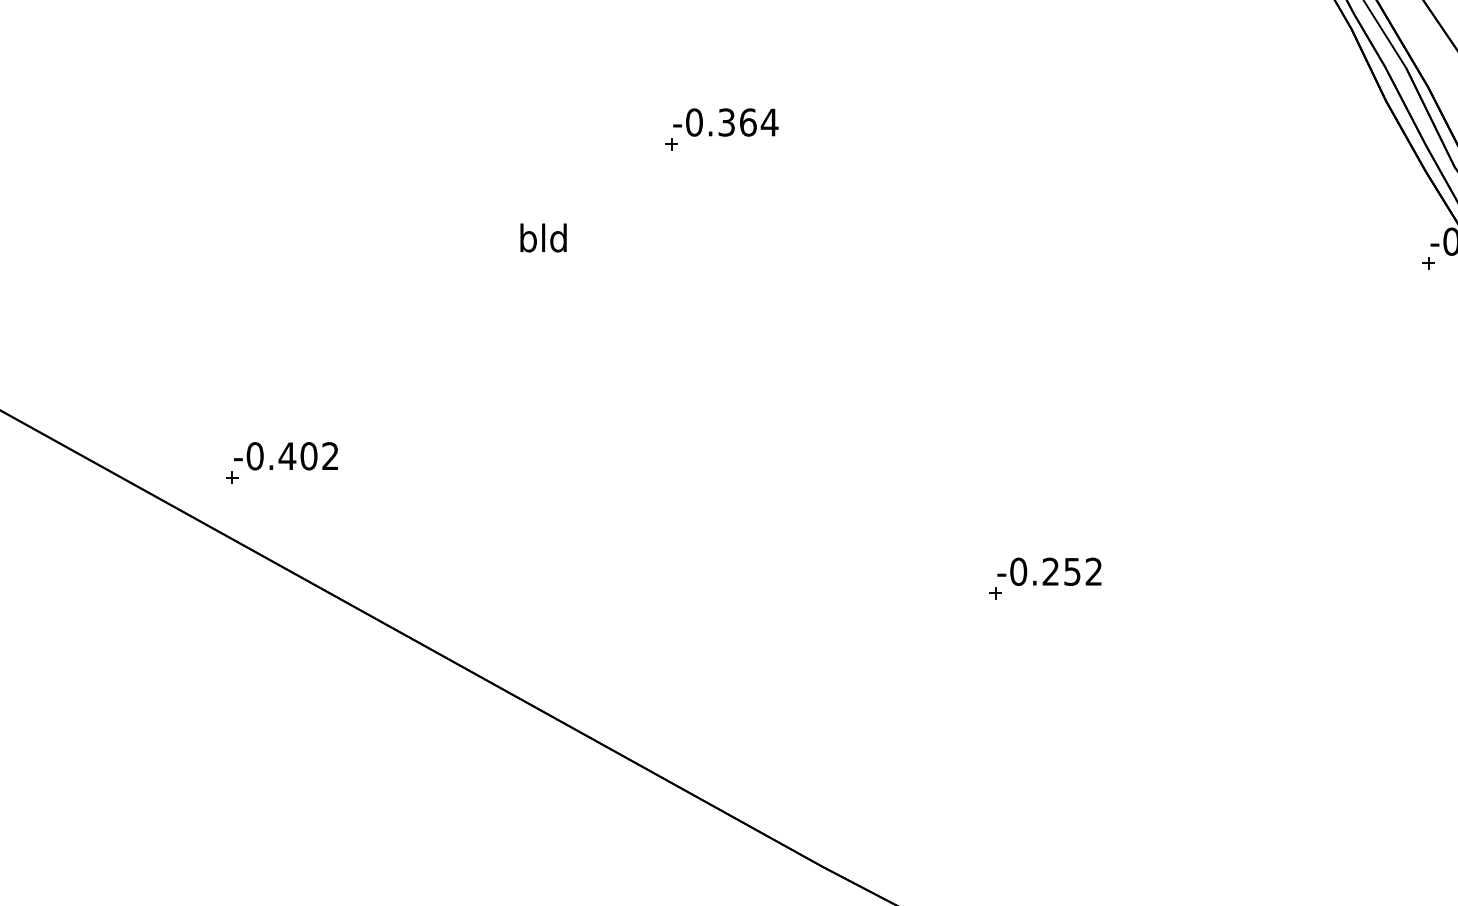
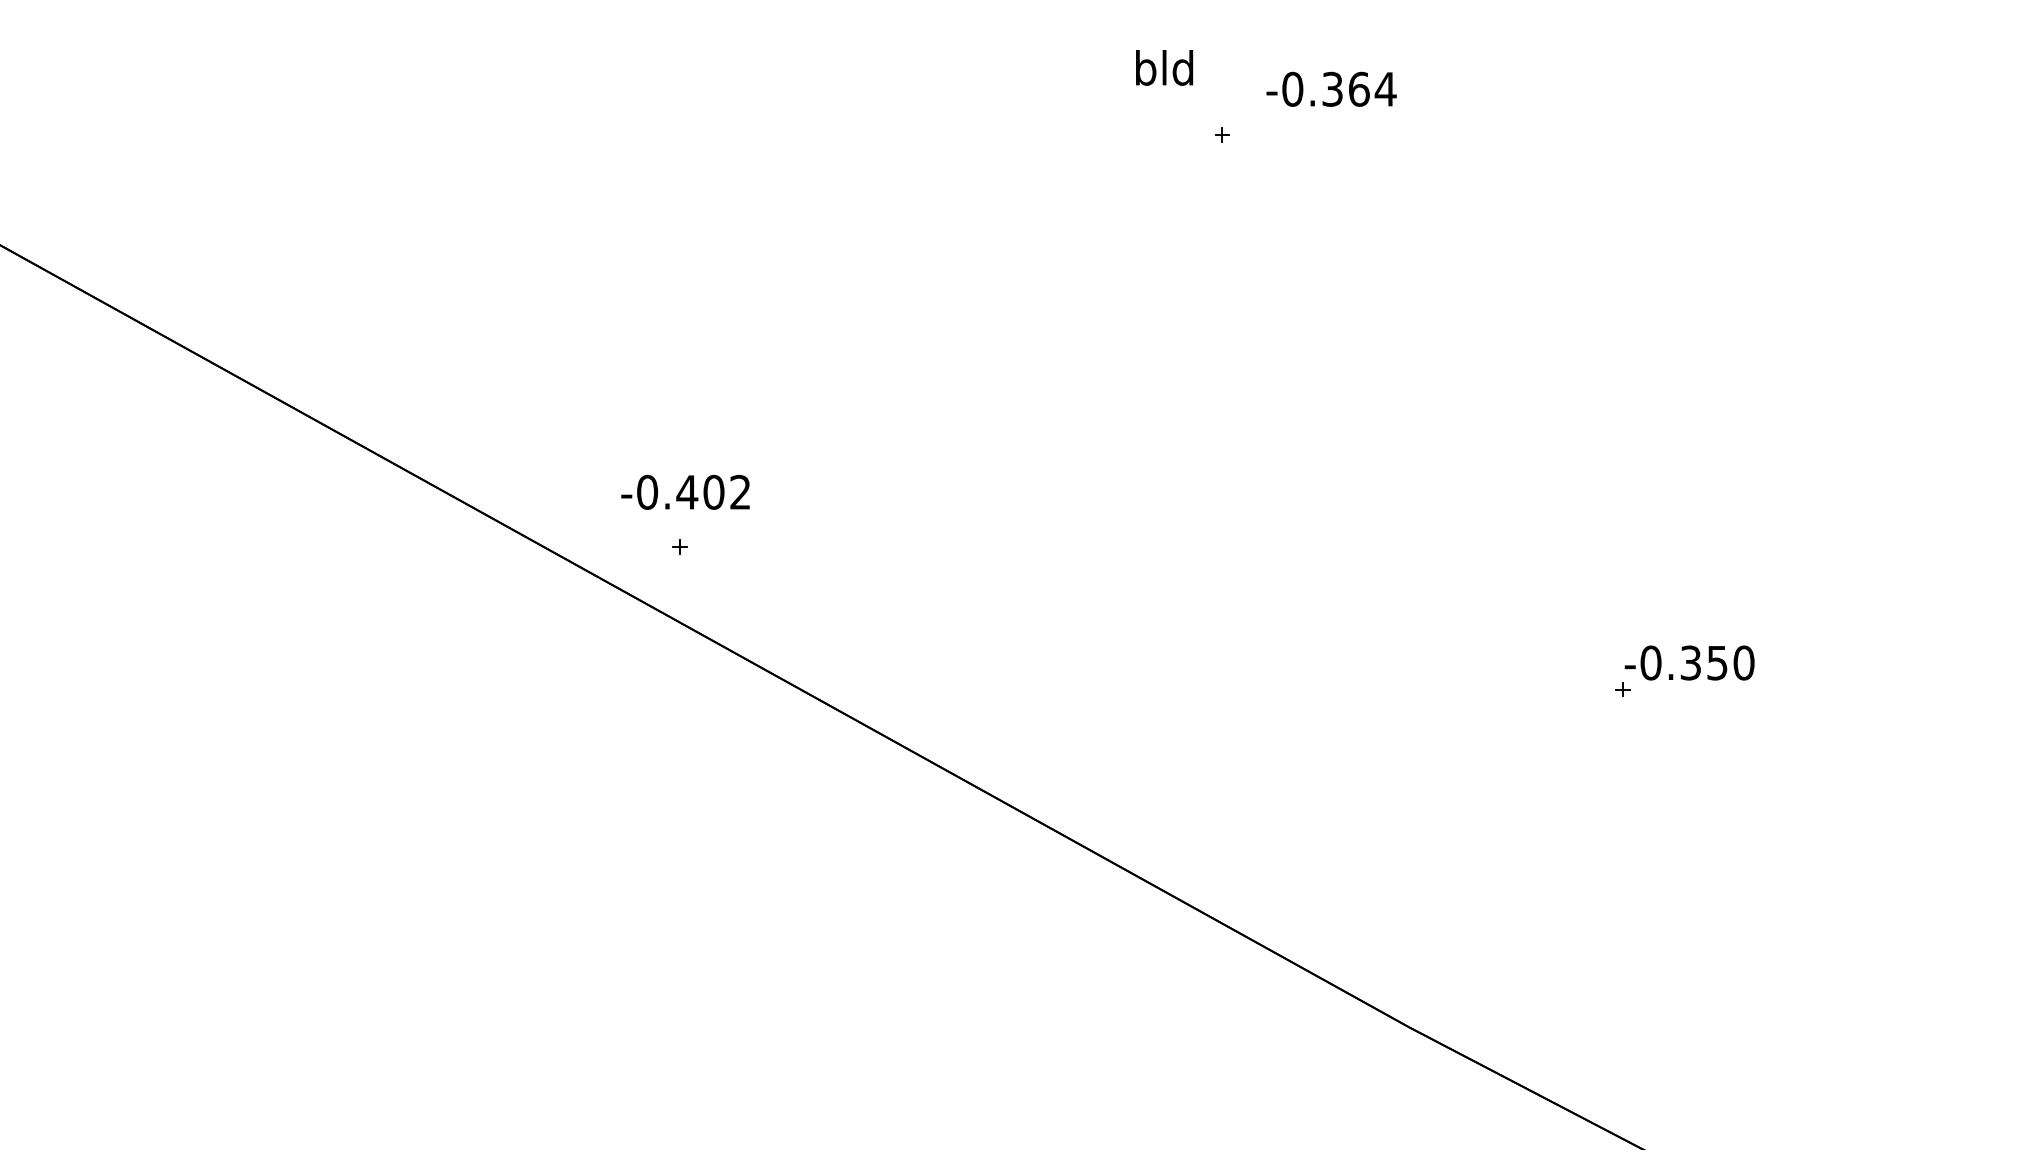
text: (725, 121) -> (1331, 88), moved
text: (543, 237) -> (1164, 67), moved
text: (285, 455) -> (685, 491), moved
text: (1072, 571) -> (1717, 662), -0.252 -> -0.350

